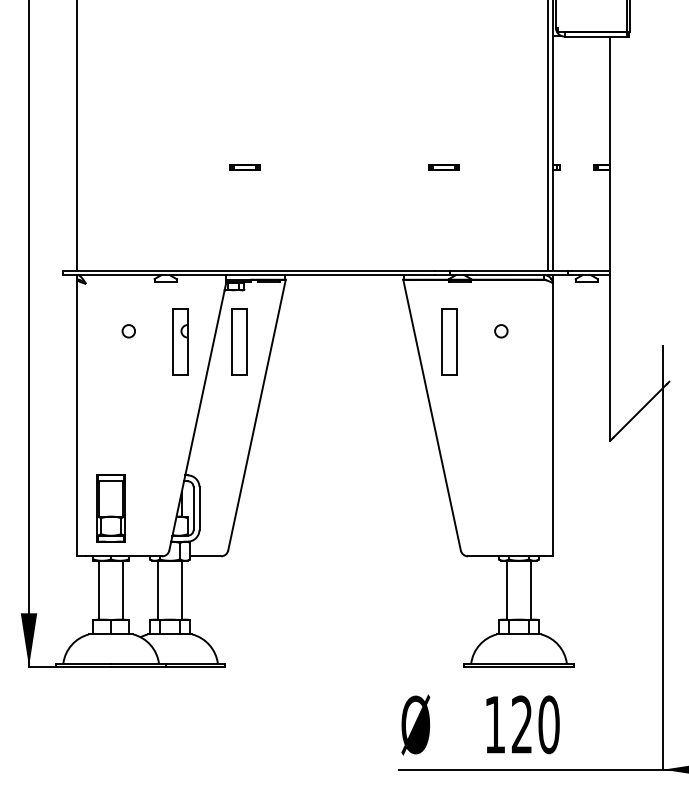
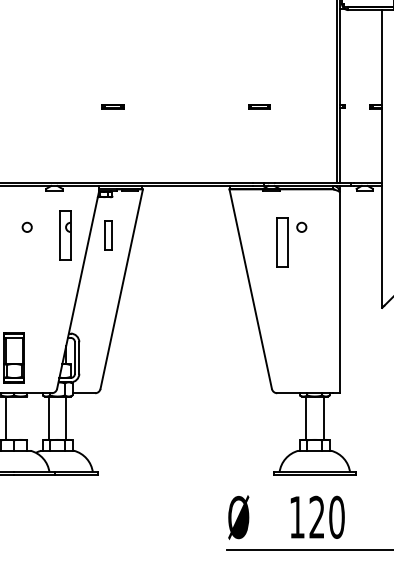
part: (239, 341) -> (108, 234), size x0.6
part: (449, 341) -> (282, 241), moved
line: (122, 589) -> (22, 417), removed

